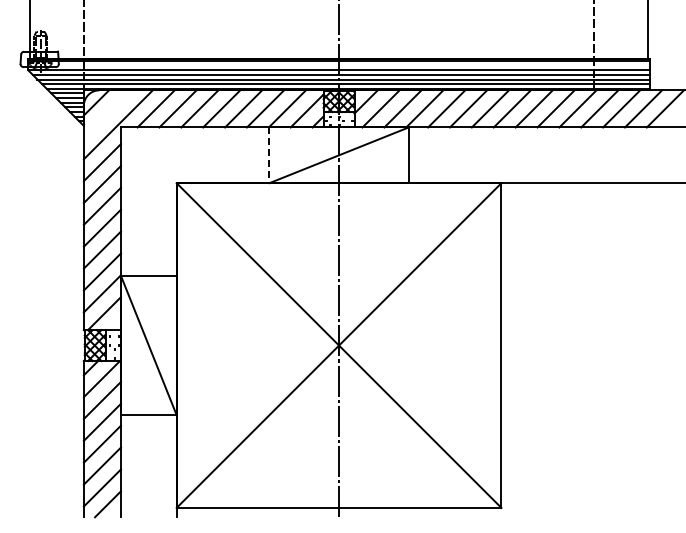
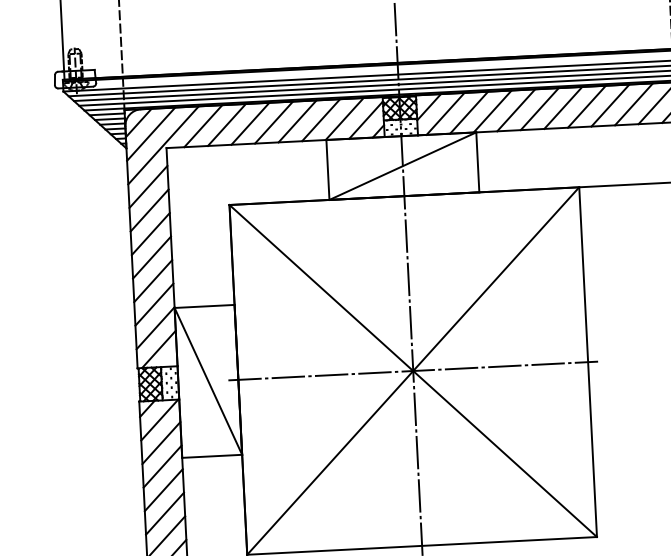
line: (106, 113) -> (150, 133), added
line: (269, 155) -> (327, 170), dashed -> solid
line: (338, 345) -> (412, 370), added

